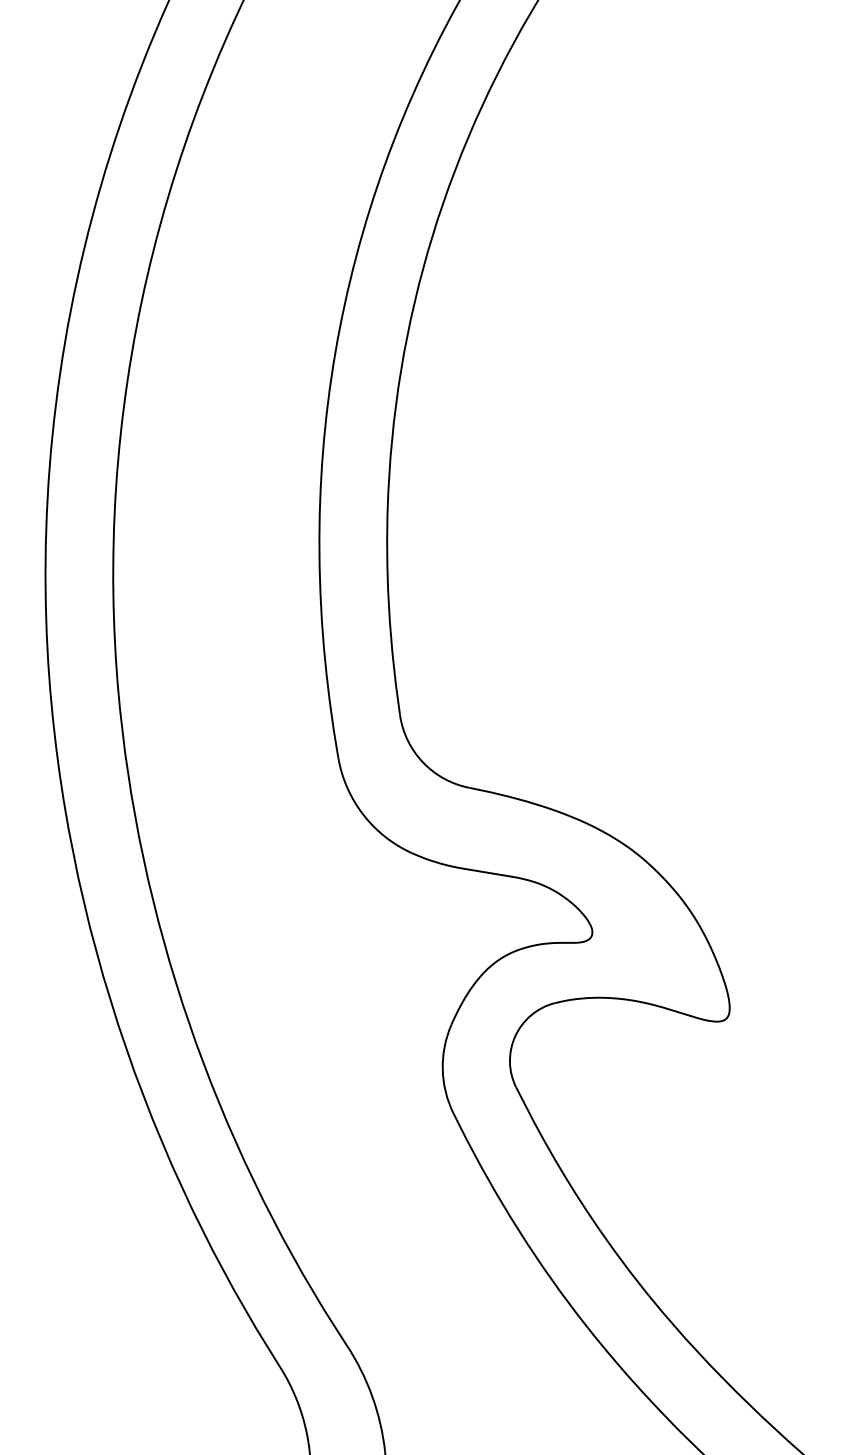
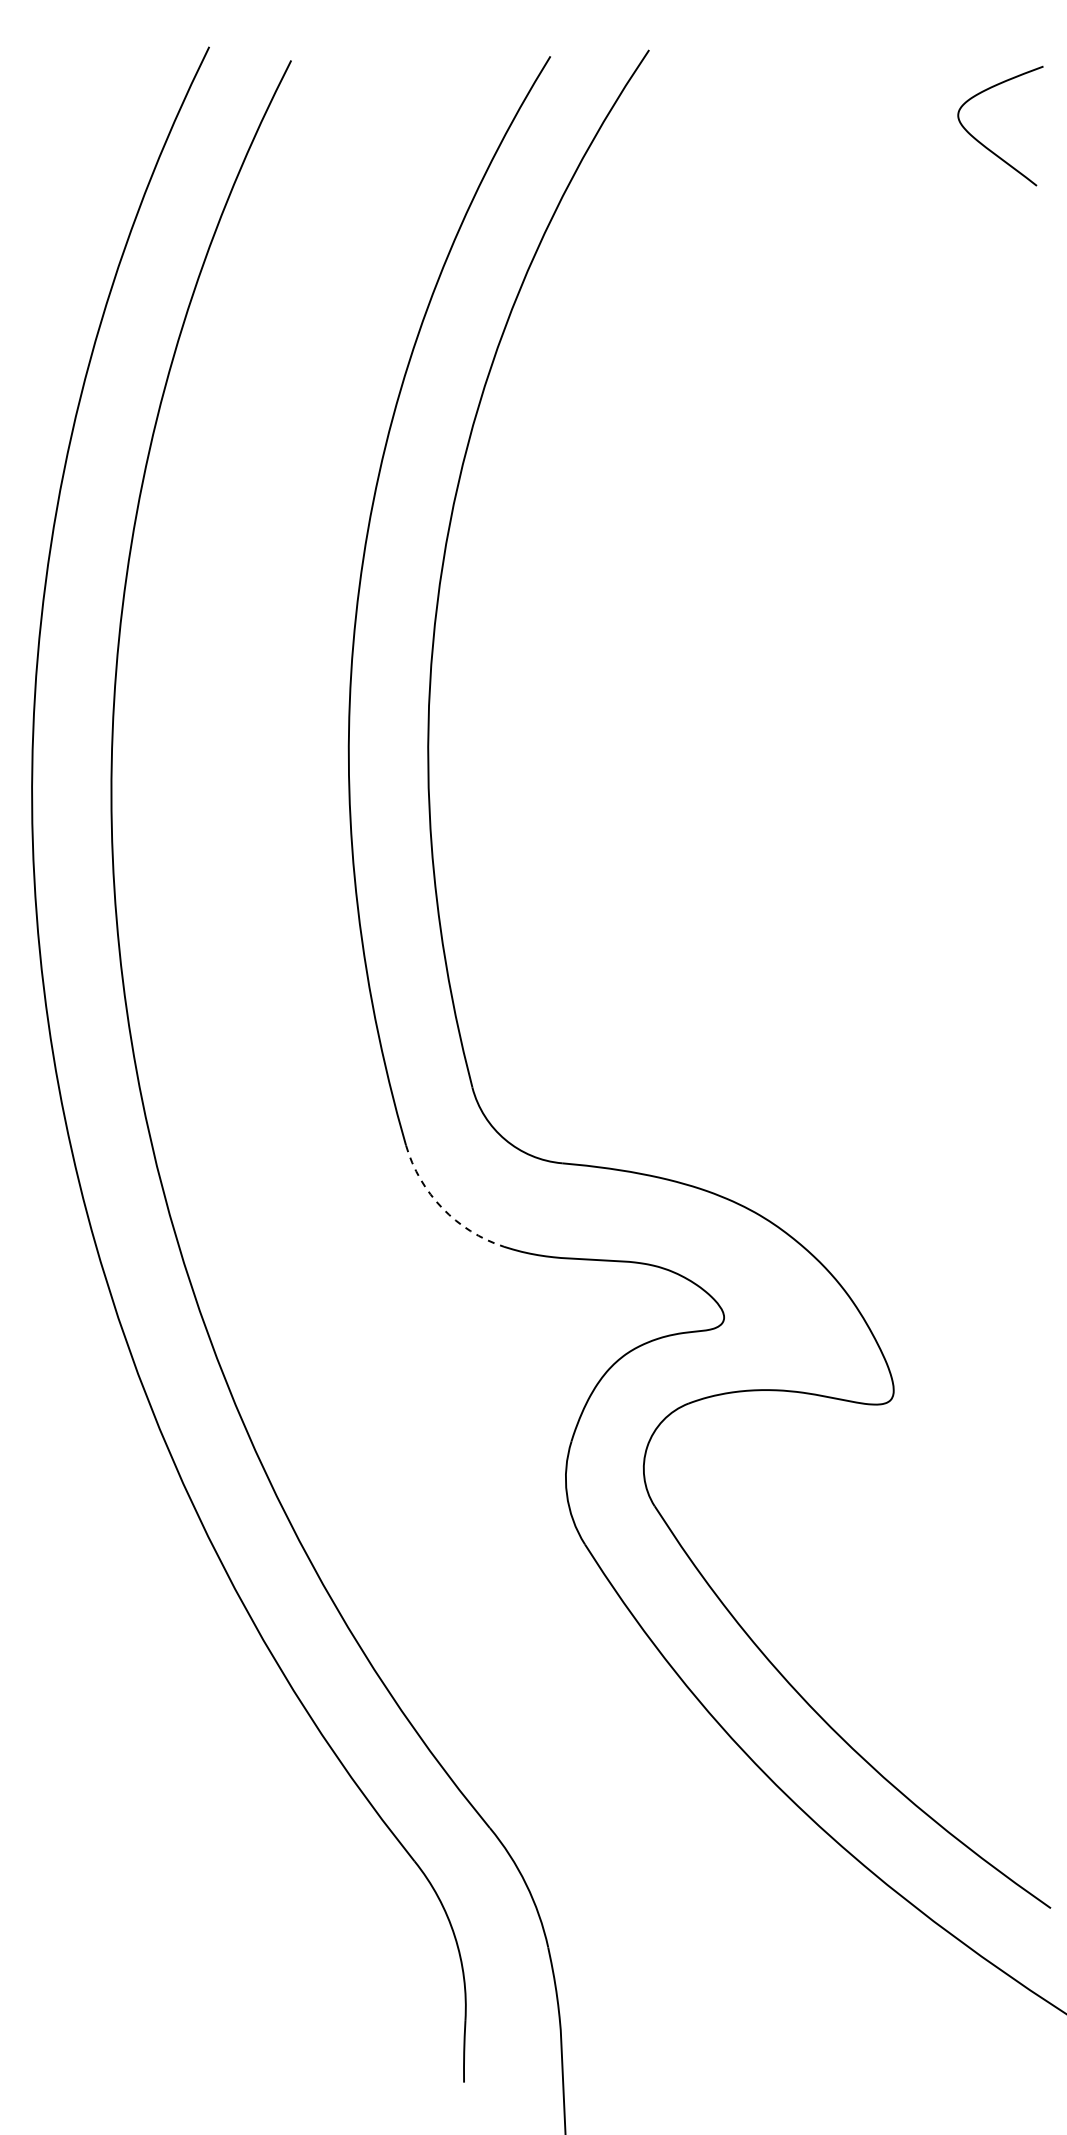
arc: (363, 815) -> (442, 1208), solid -> dashed

